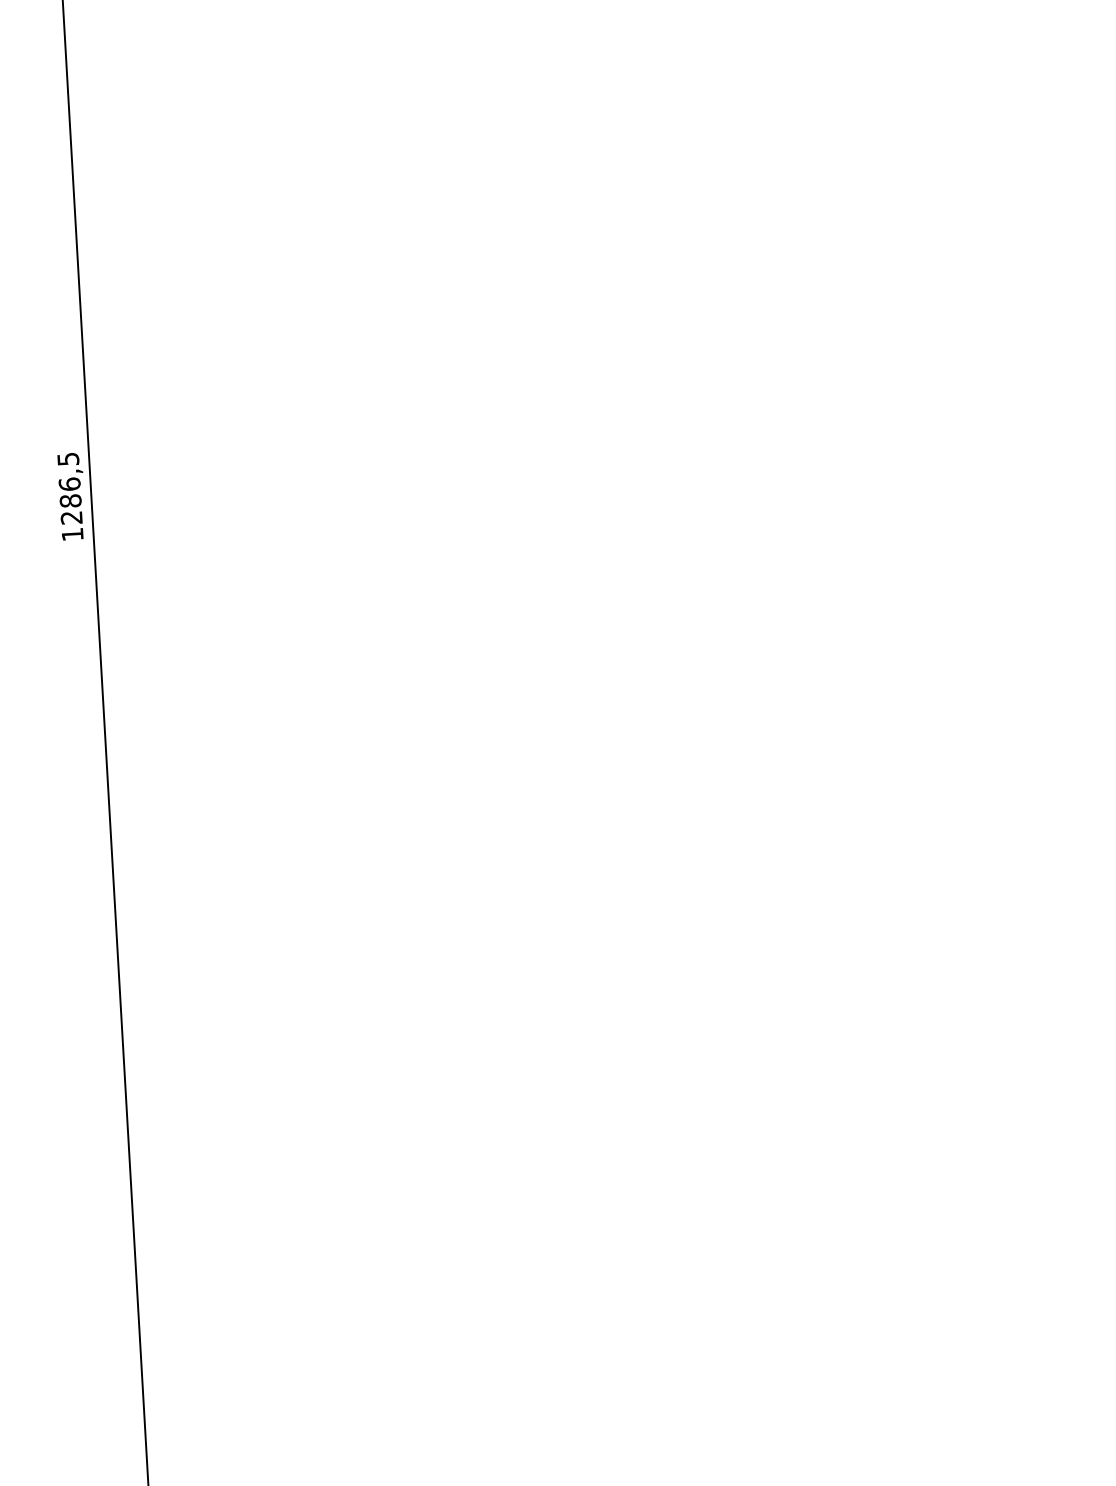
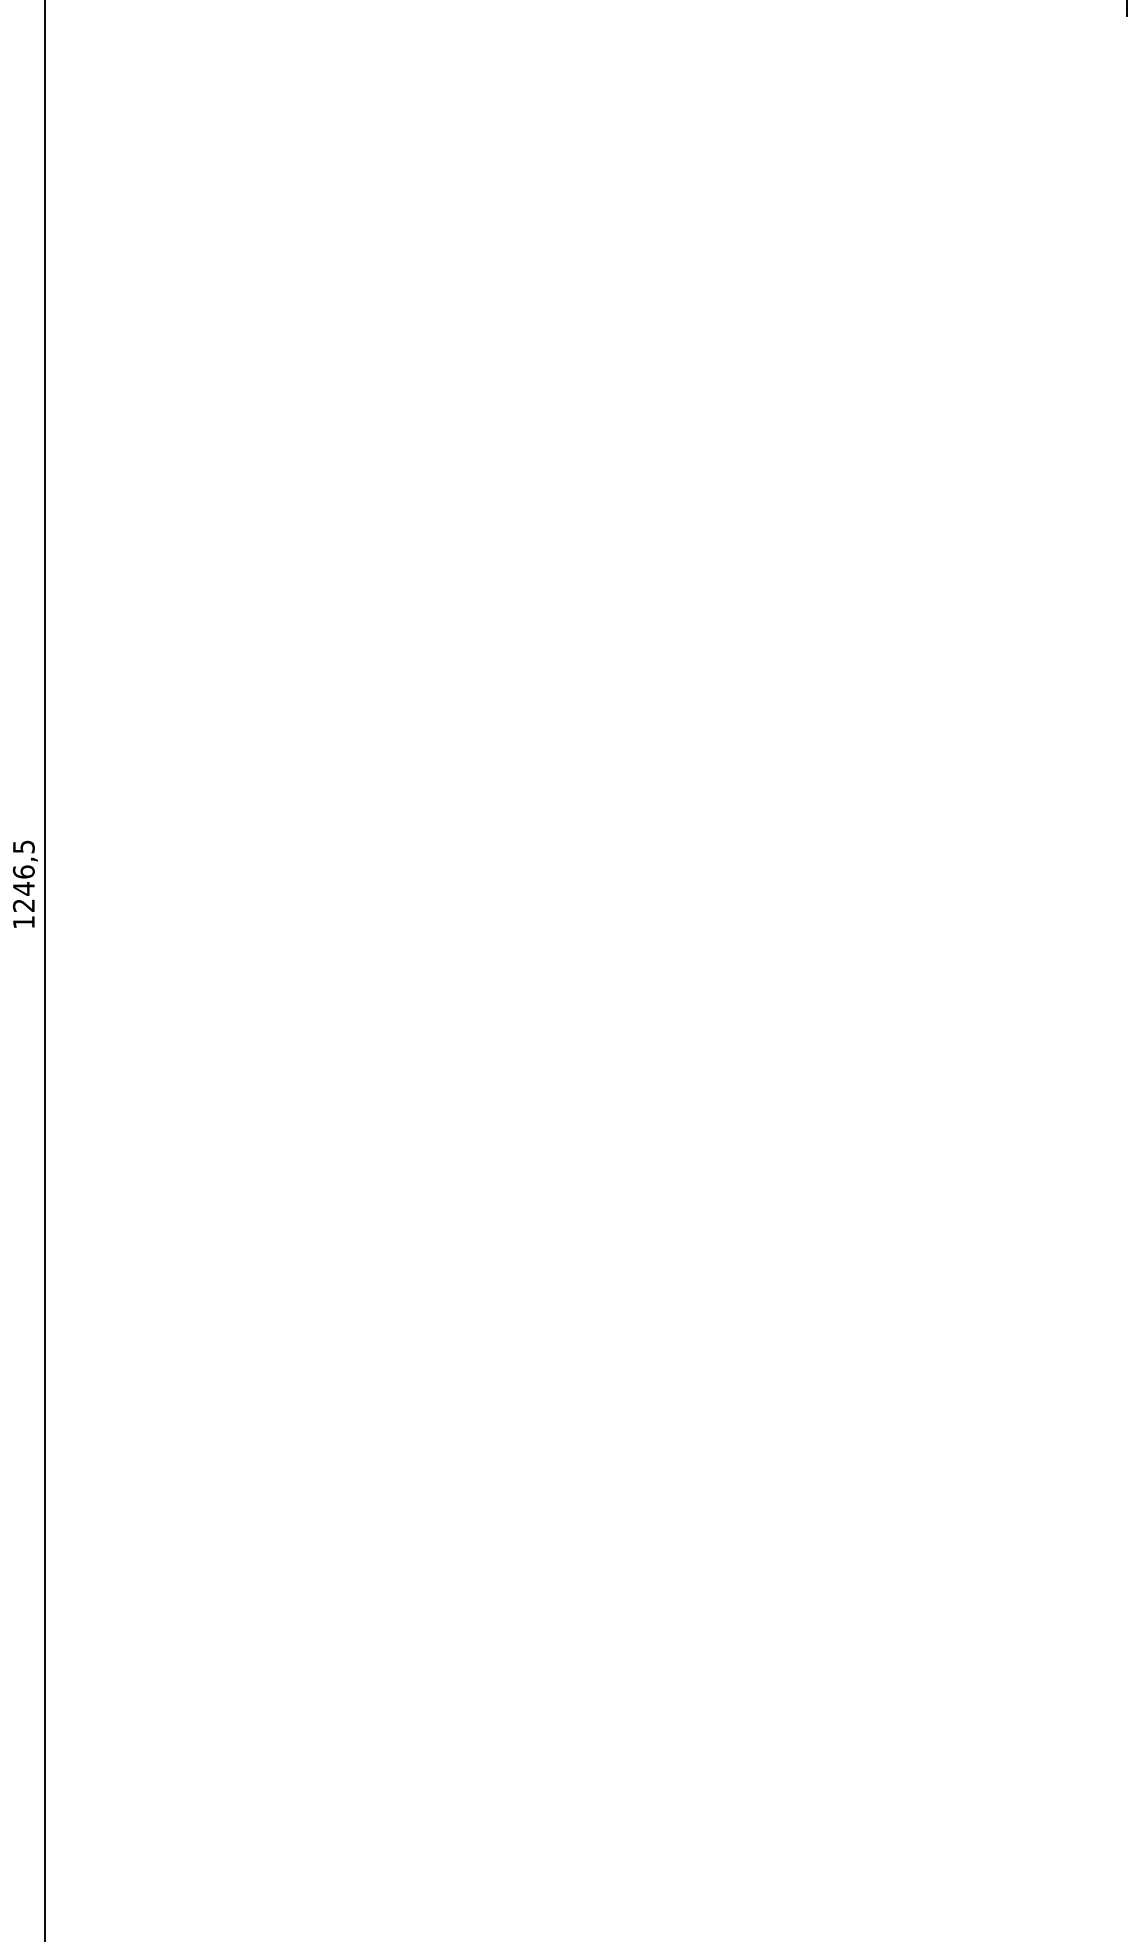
text: (70, 500) -> (23, 888), 1286,5 -> 1246,5

